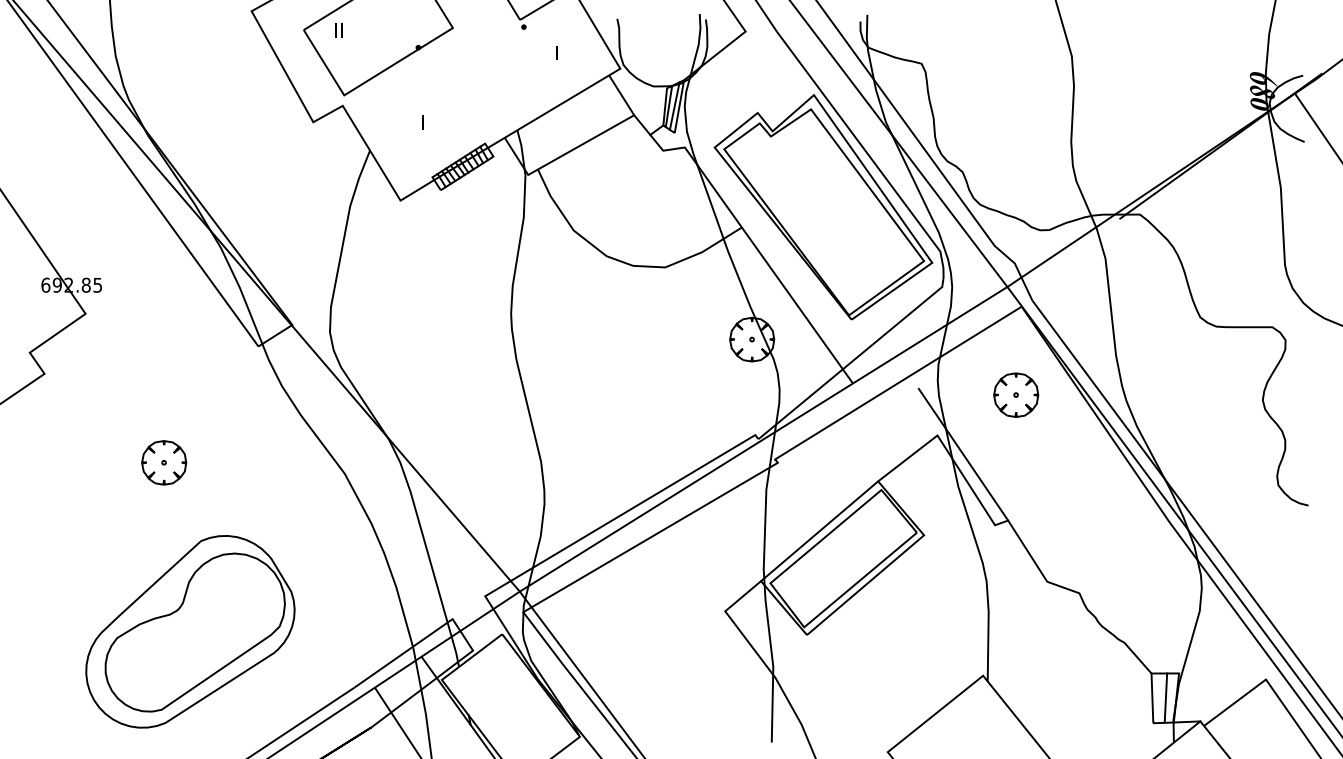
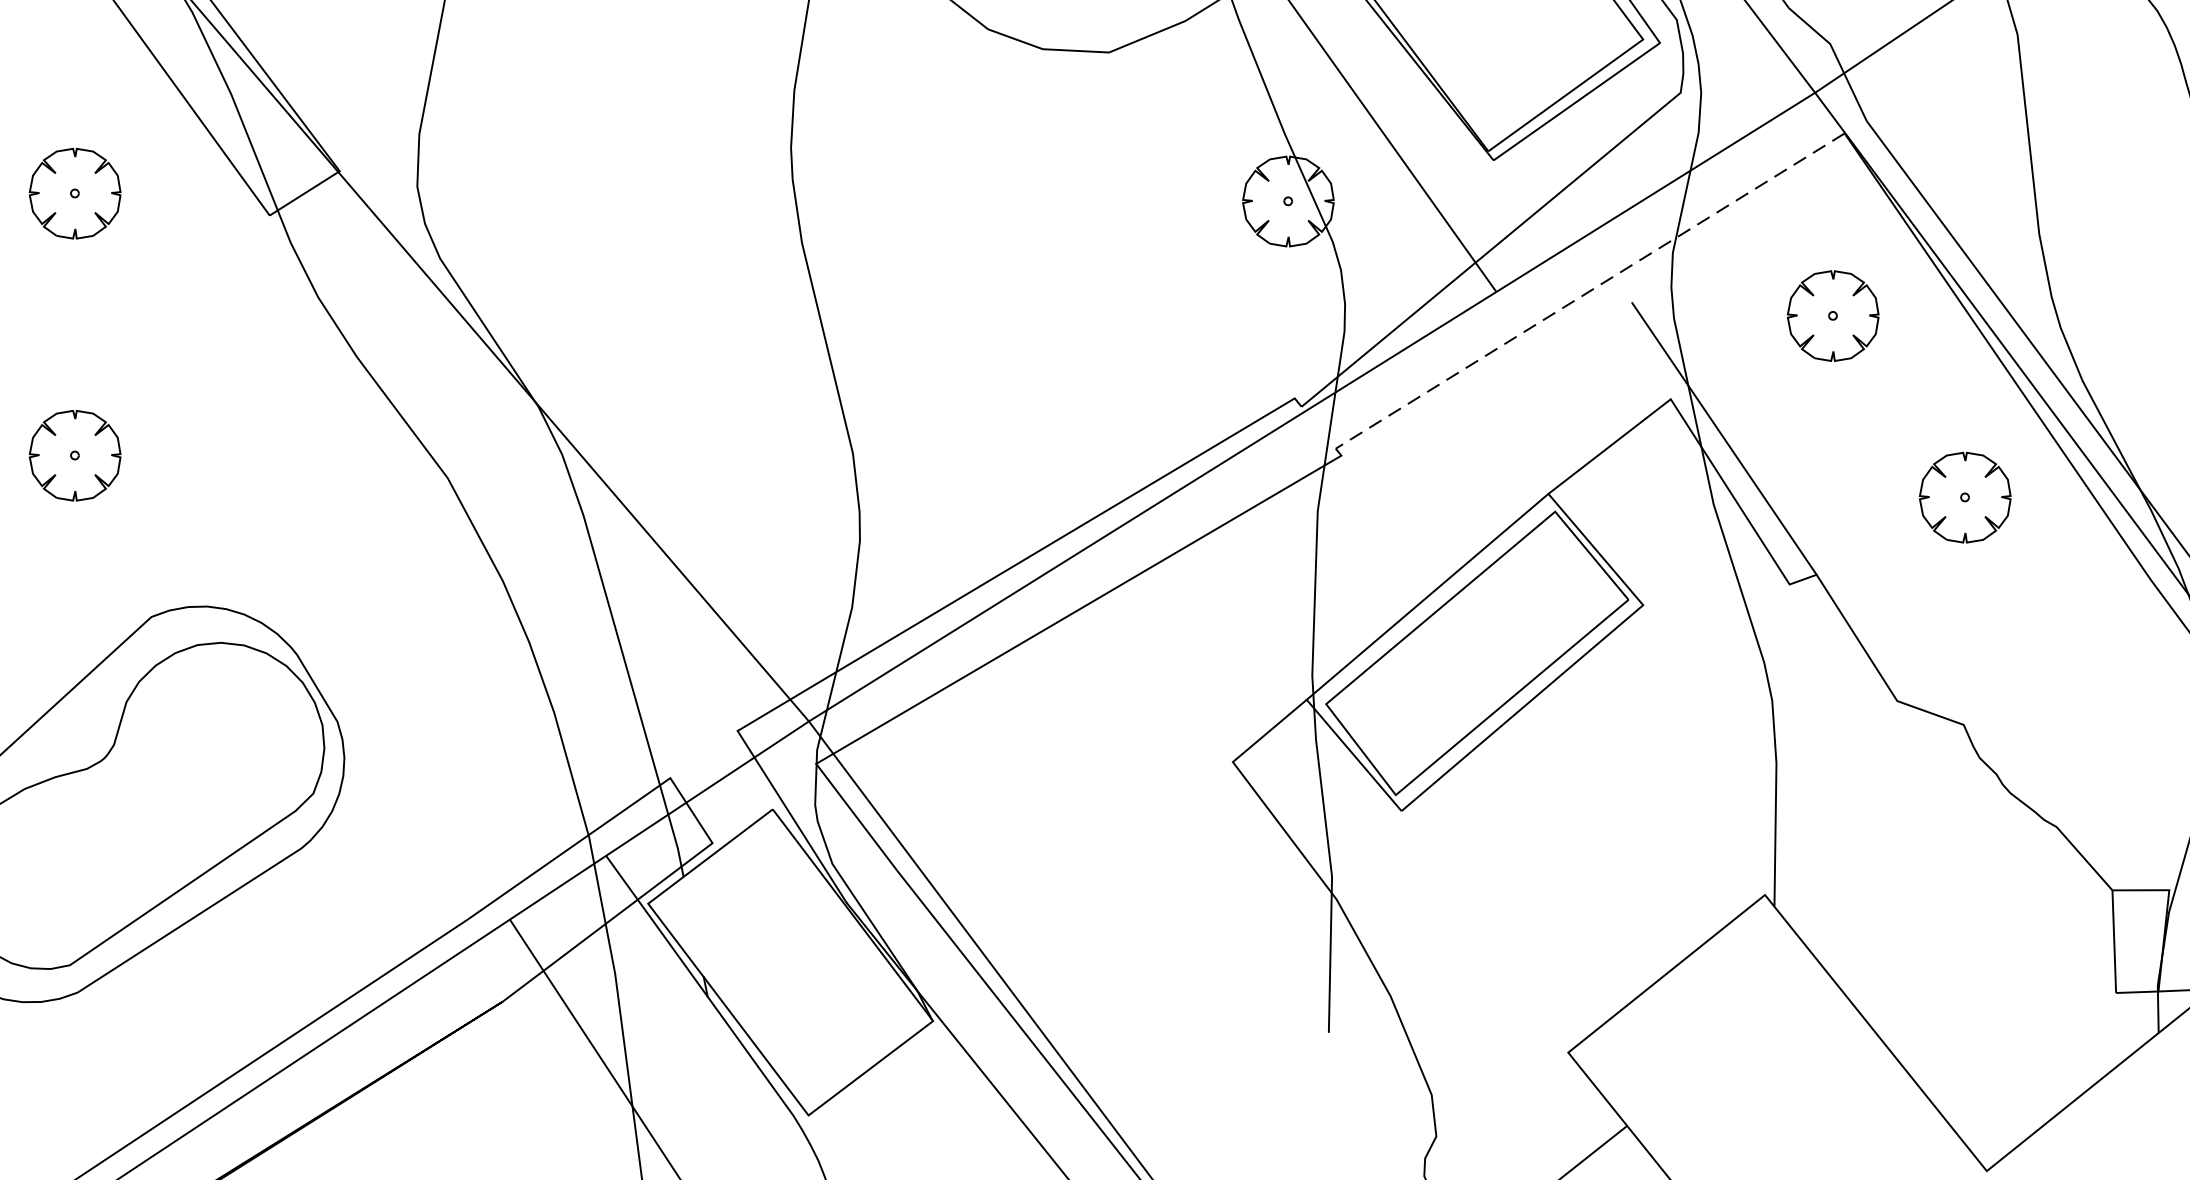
part: (164, 335) -> (75, 192), added
line: (898, 383) -> (1590, 291), solid -> dashed
part: (1080, 482) -> (1965, 496), added
line: (1165, 697) -> (2141, 939), removed

